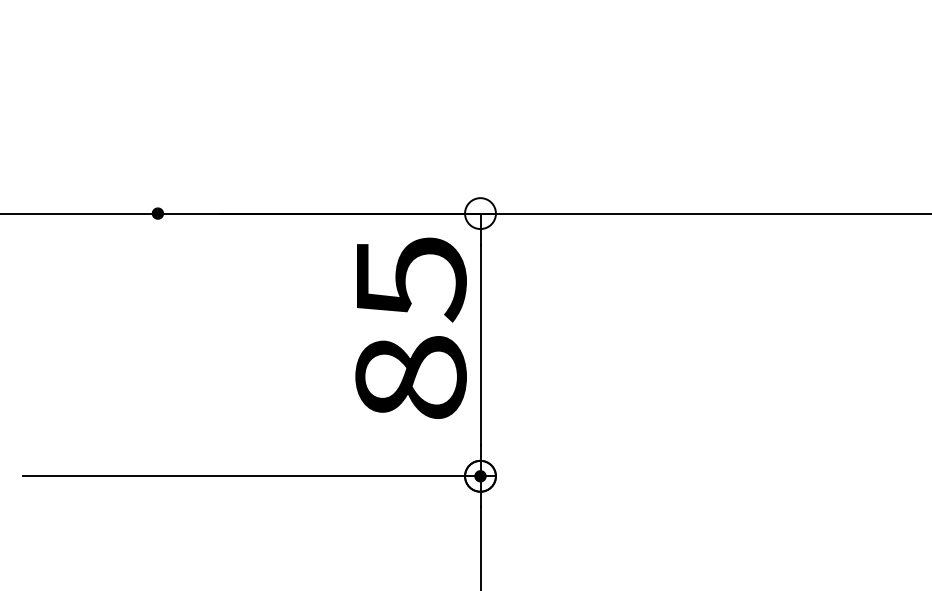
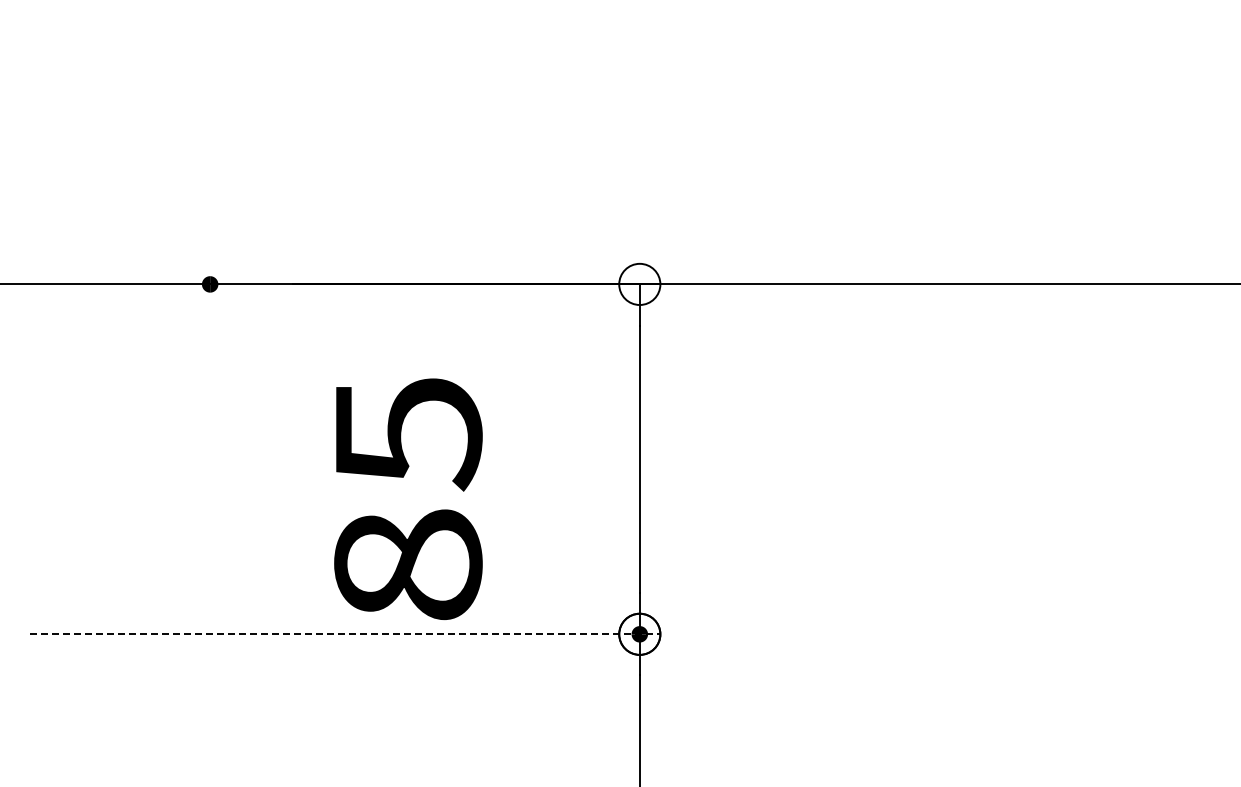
text: (411, 327) -> (408, 498), moved
line: (259, 476) -> (345, 634), solid -> dashed

